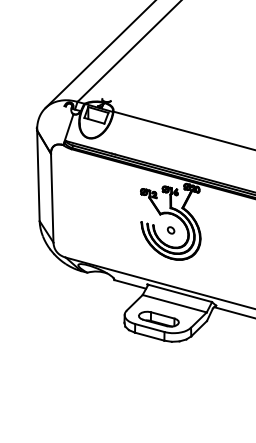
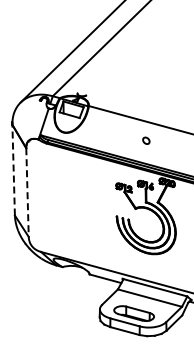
line: (38, 175) -> (13, 169), solid -> dashed
line: (52, 198) -> (27, 192), solid -> dashed
part: (170, 230) -> (145, 140), moved

